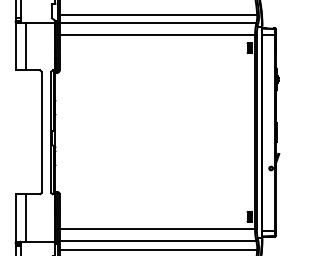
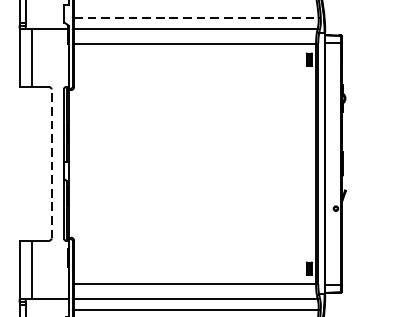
line: (158, 14) -> (196, 17), solid -> dashed
line: (41, 131) -> (51, 162), solid -> dashed

